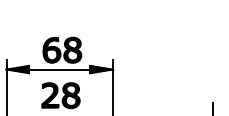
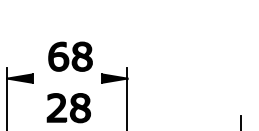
line: (59, 69) -> (67, 78), removed

